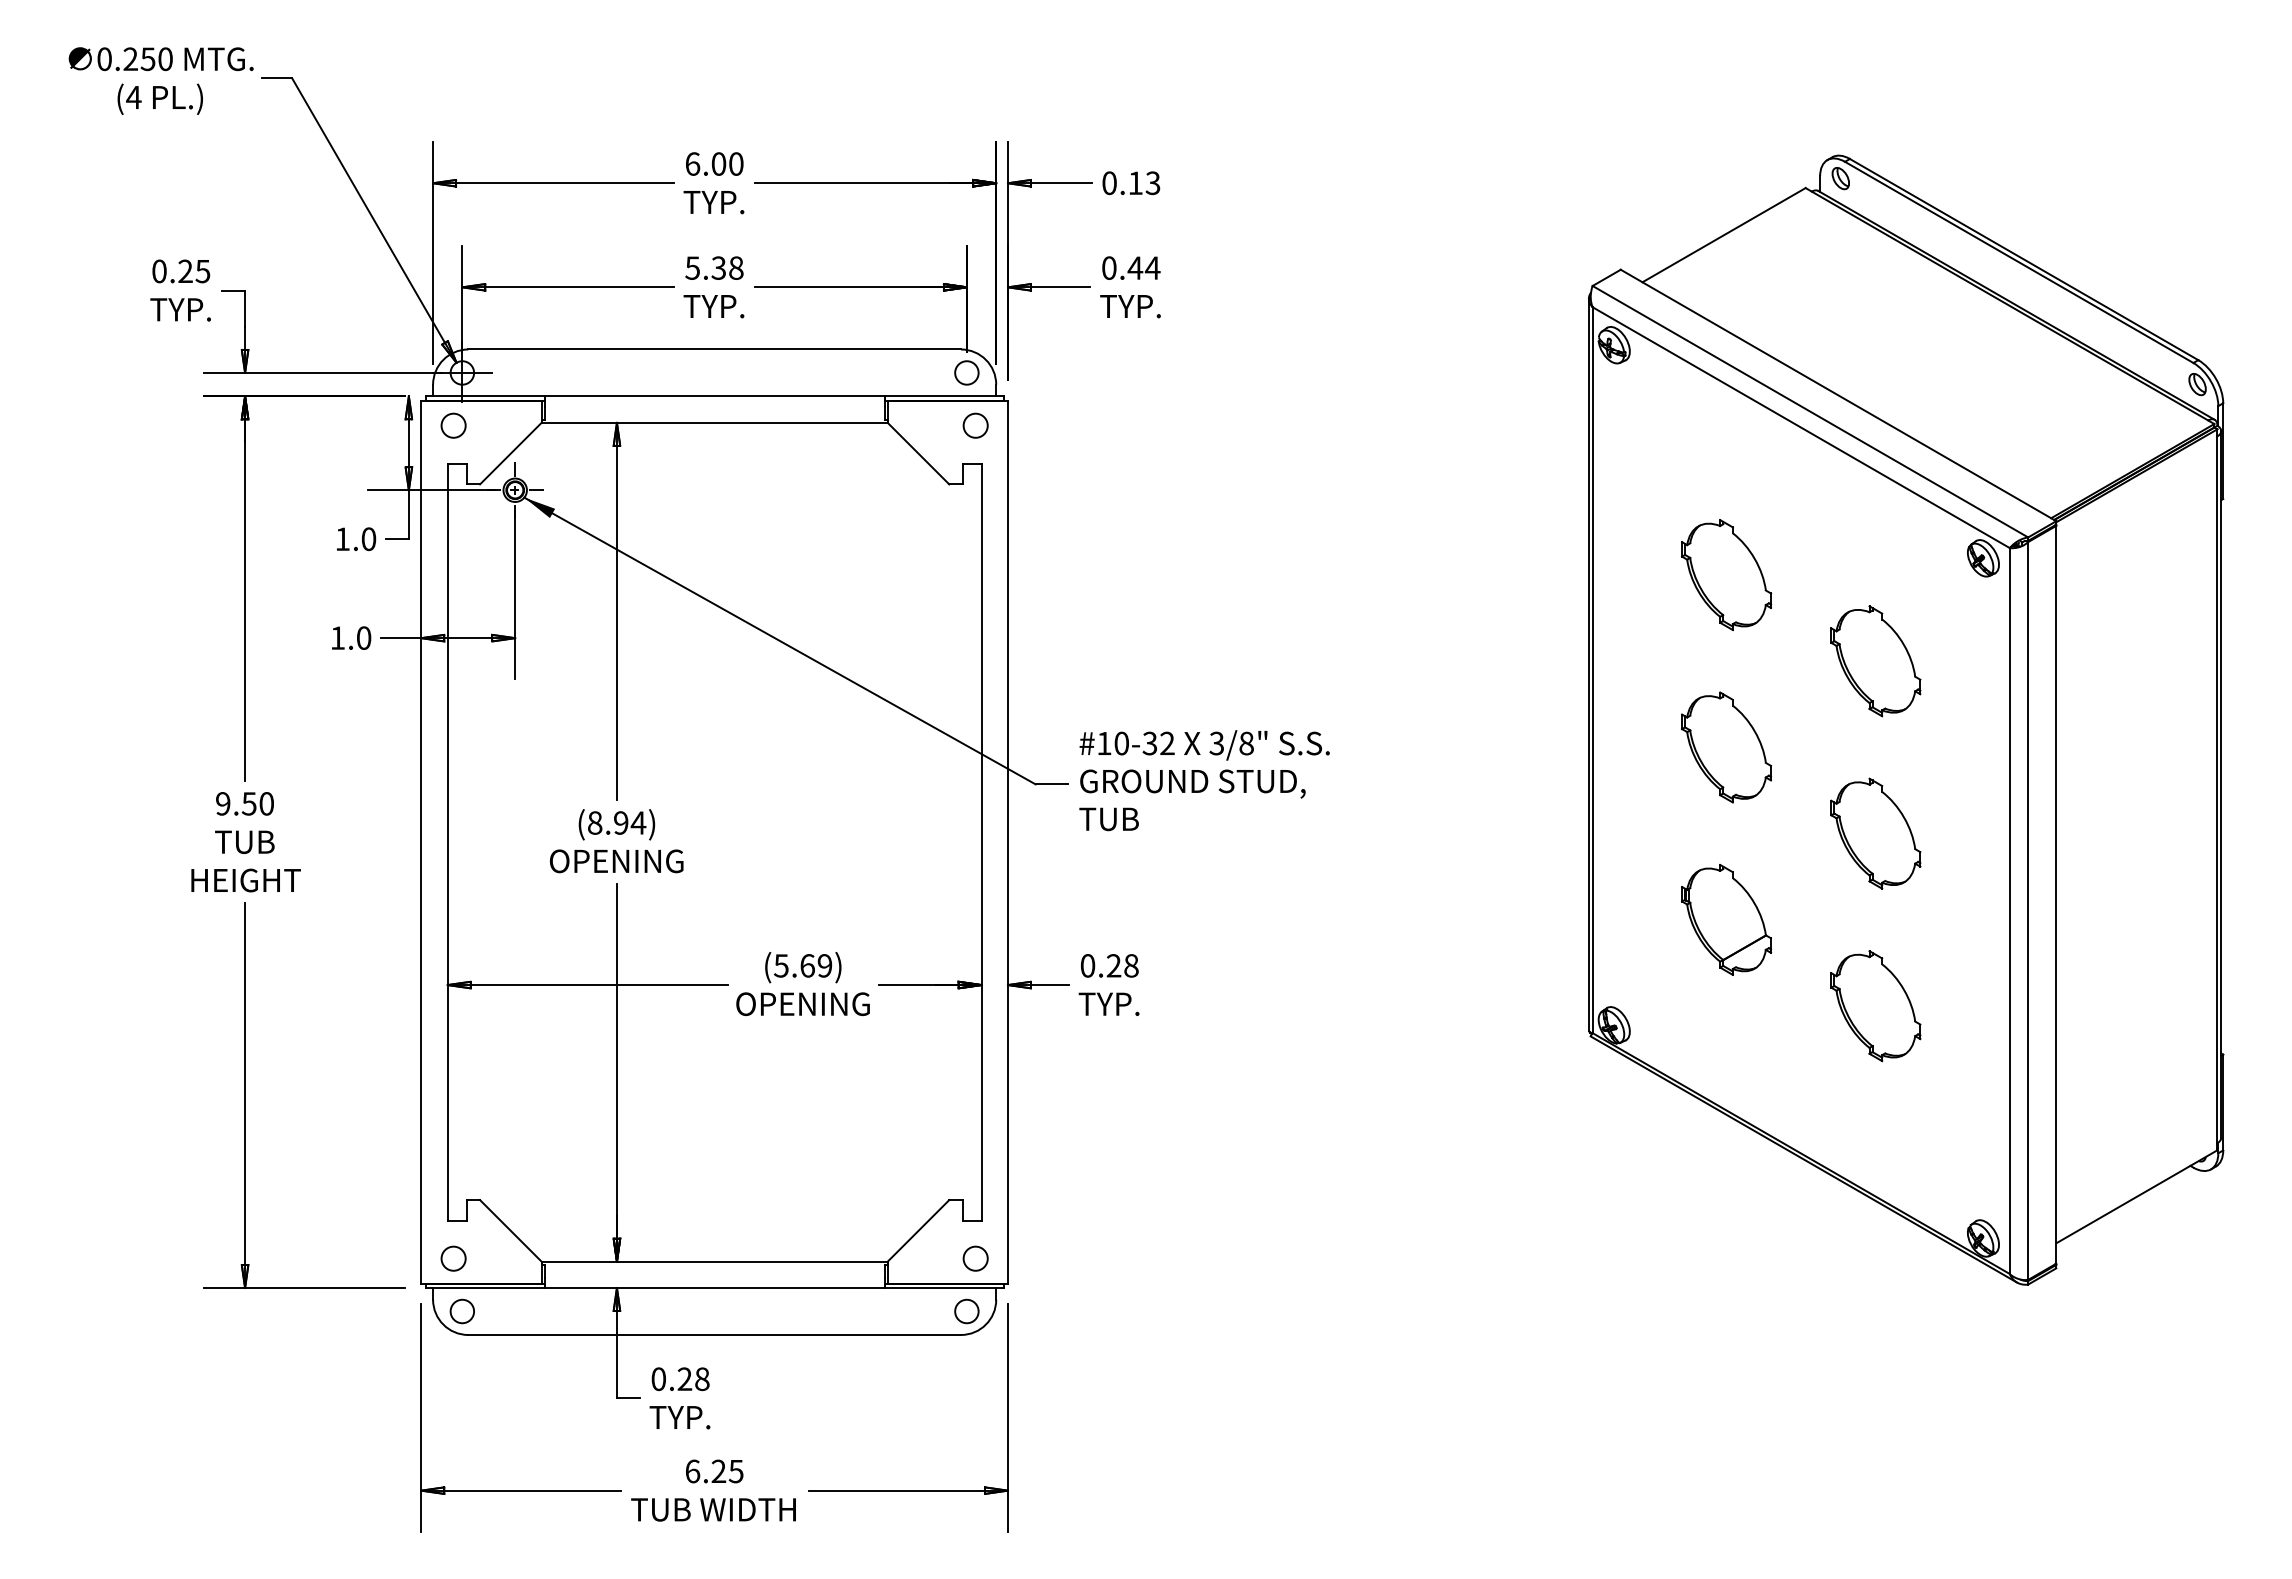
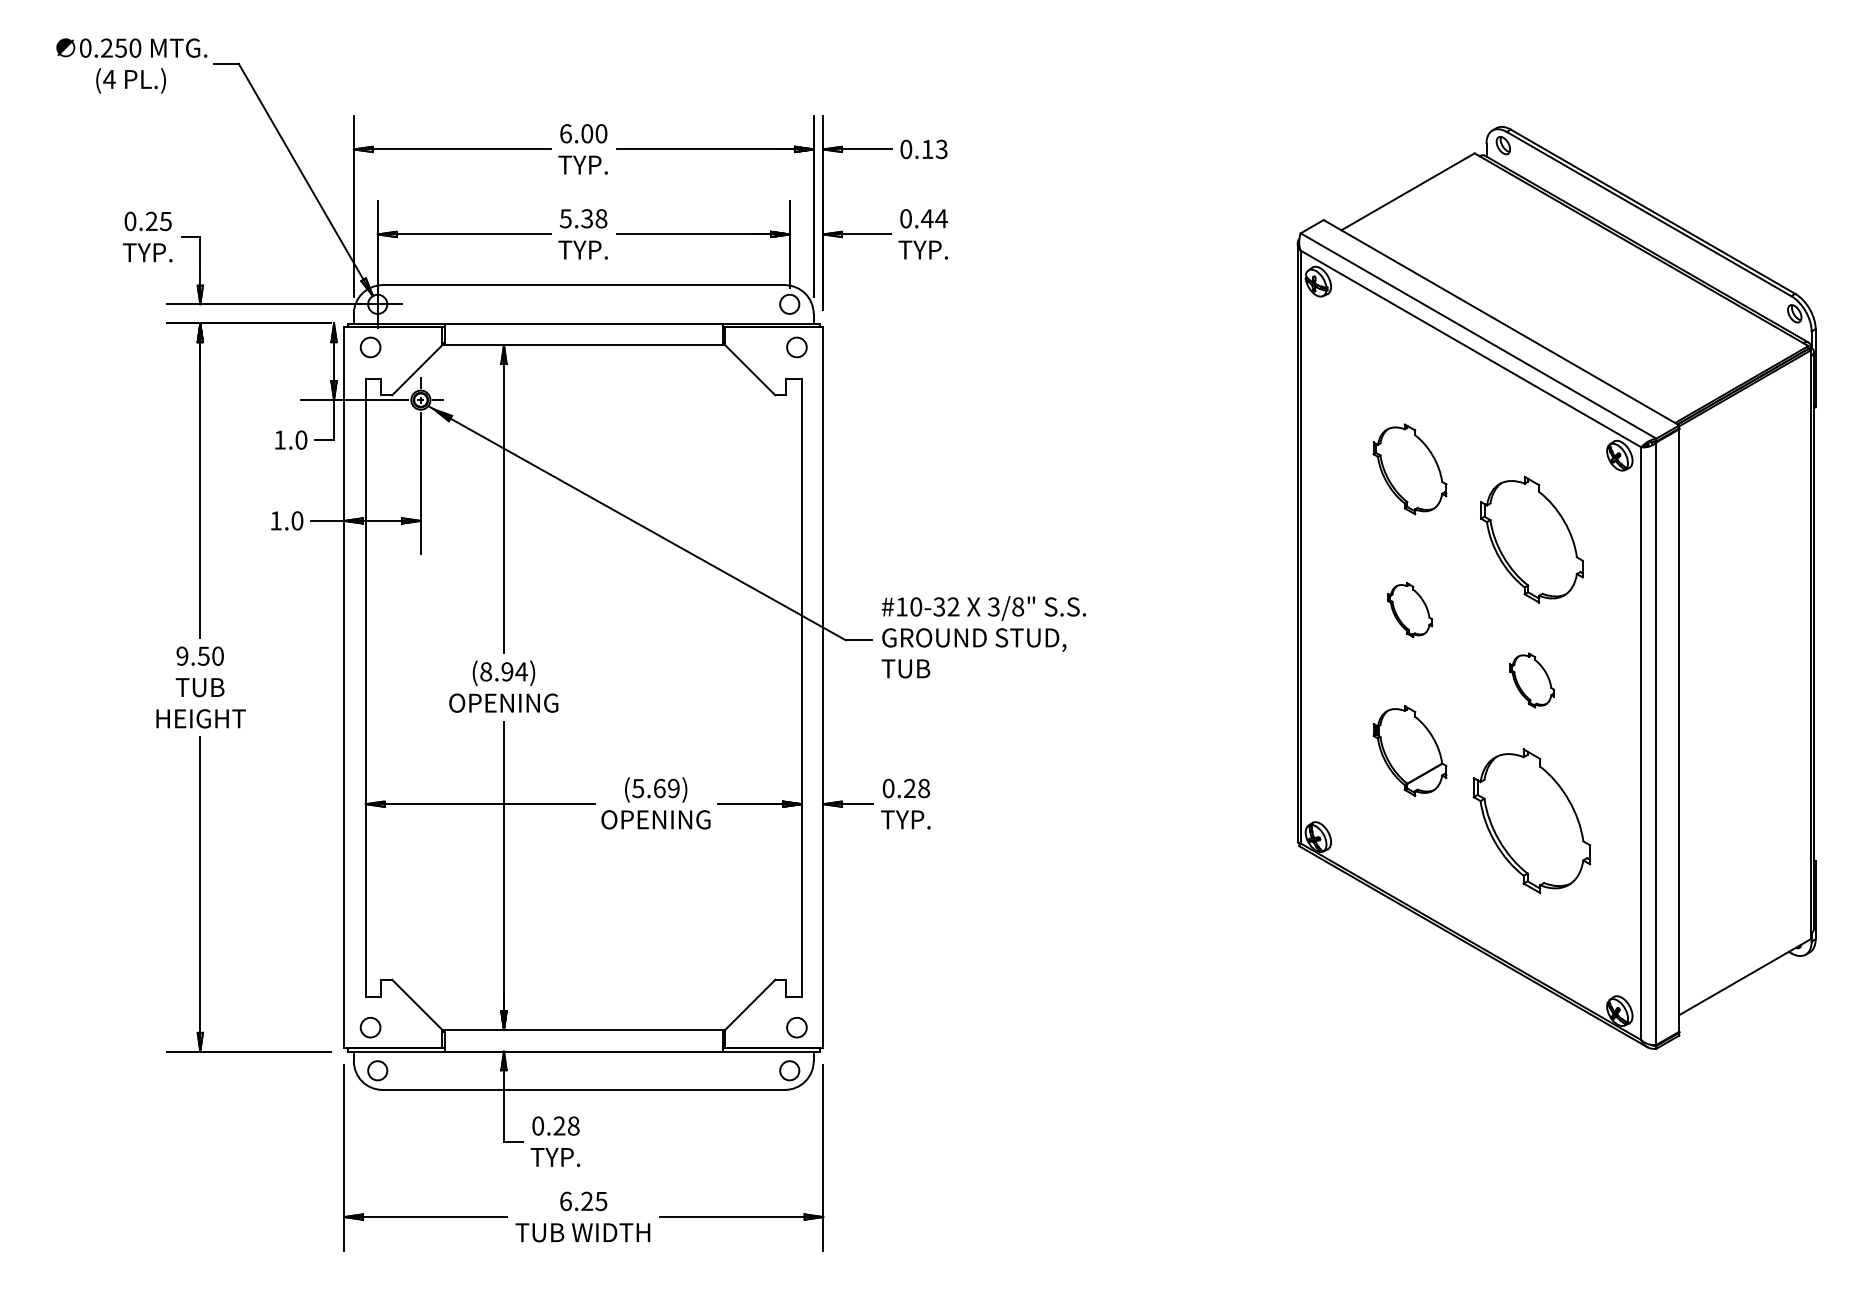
part: (1875, 661) -> (1531, 539), size x1.4
part: (1726, 747) -> (1410, 610), size x0.6
part: (1875, 833) -> (1531, 680), size x0.6
part: (1875, 1006) -> (1531, 821), size x1.6

